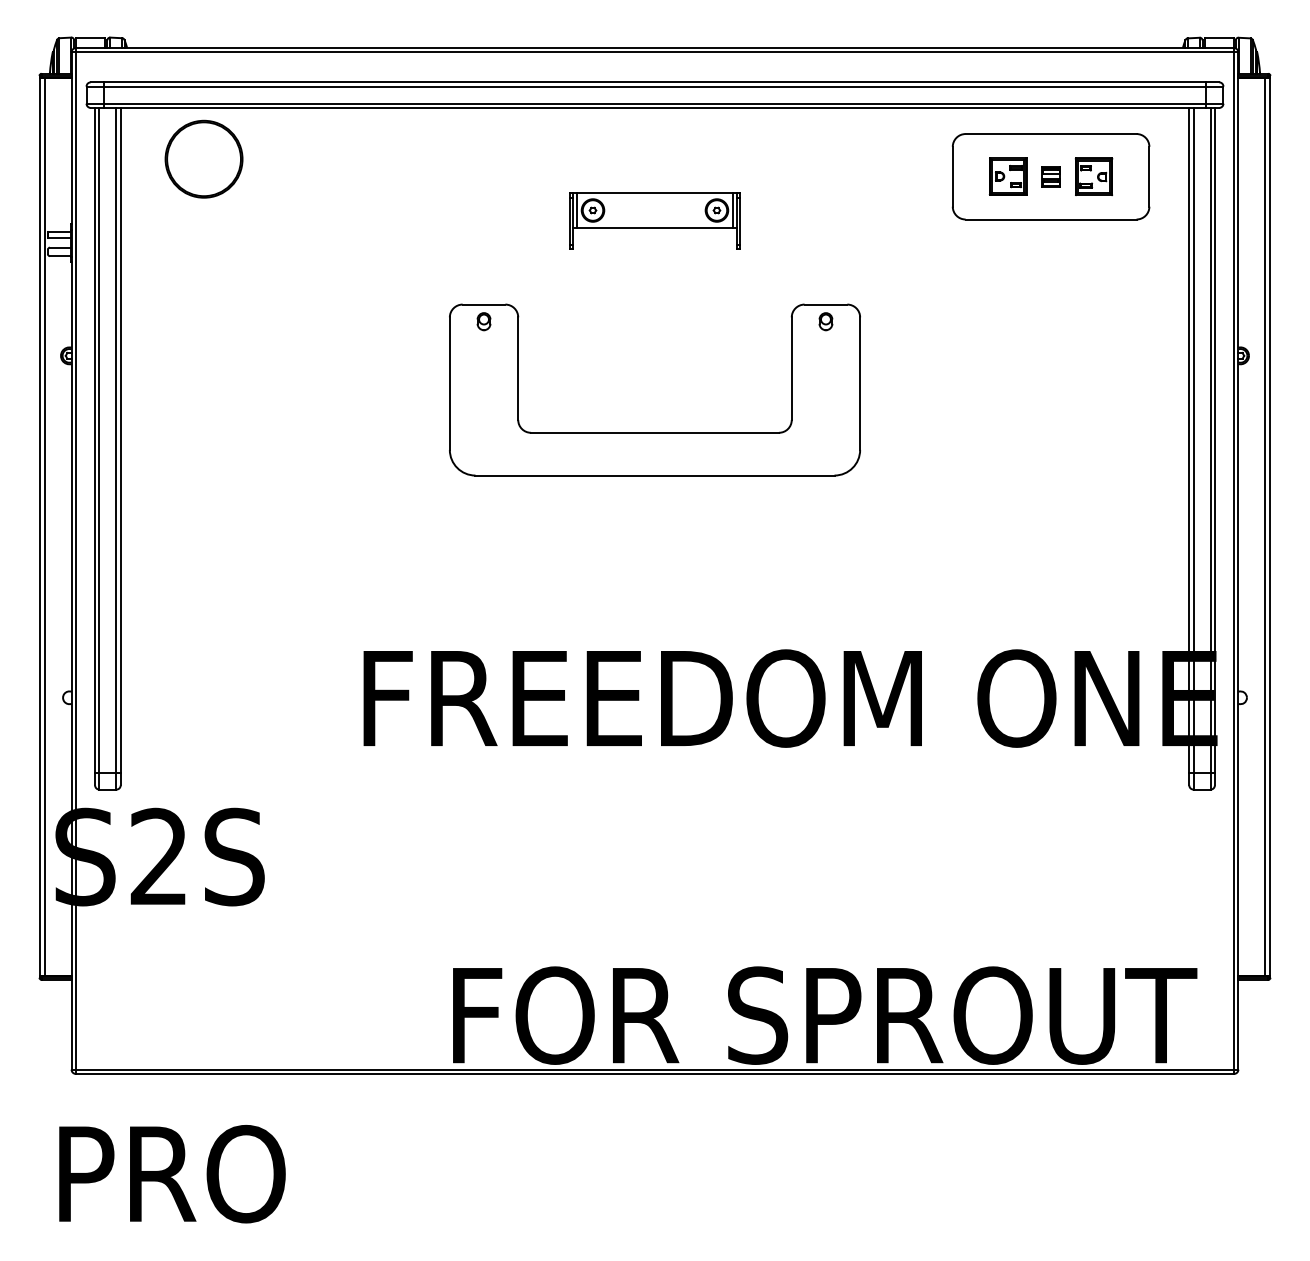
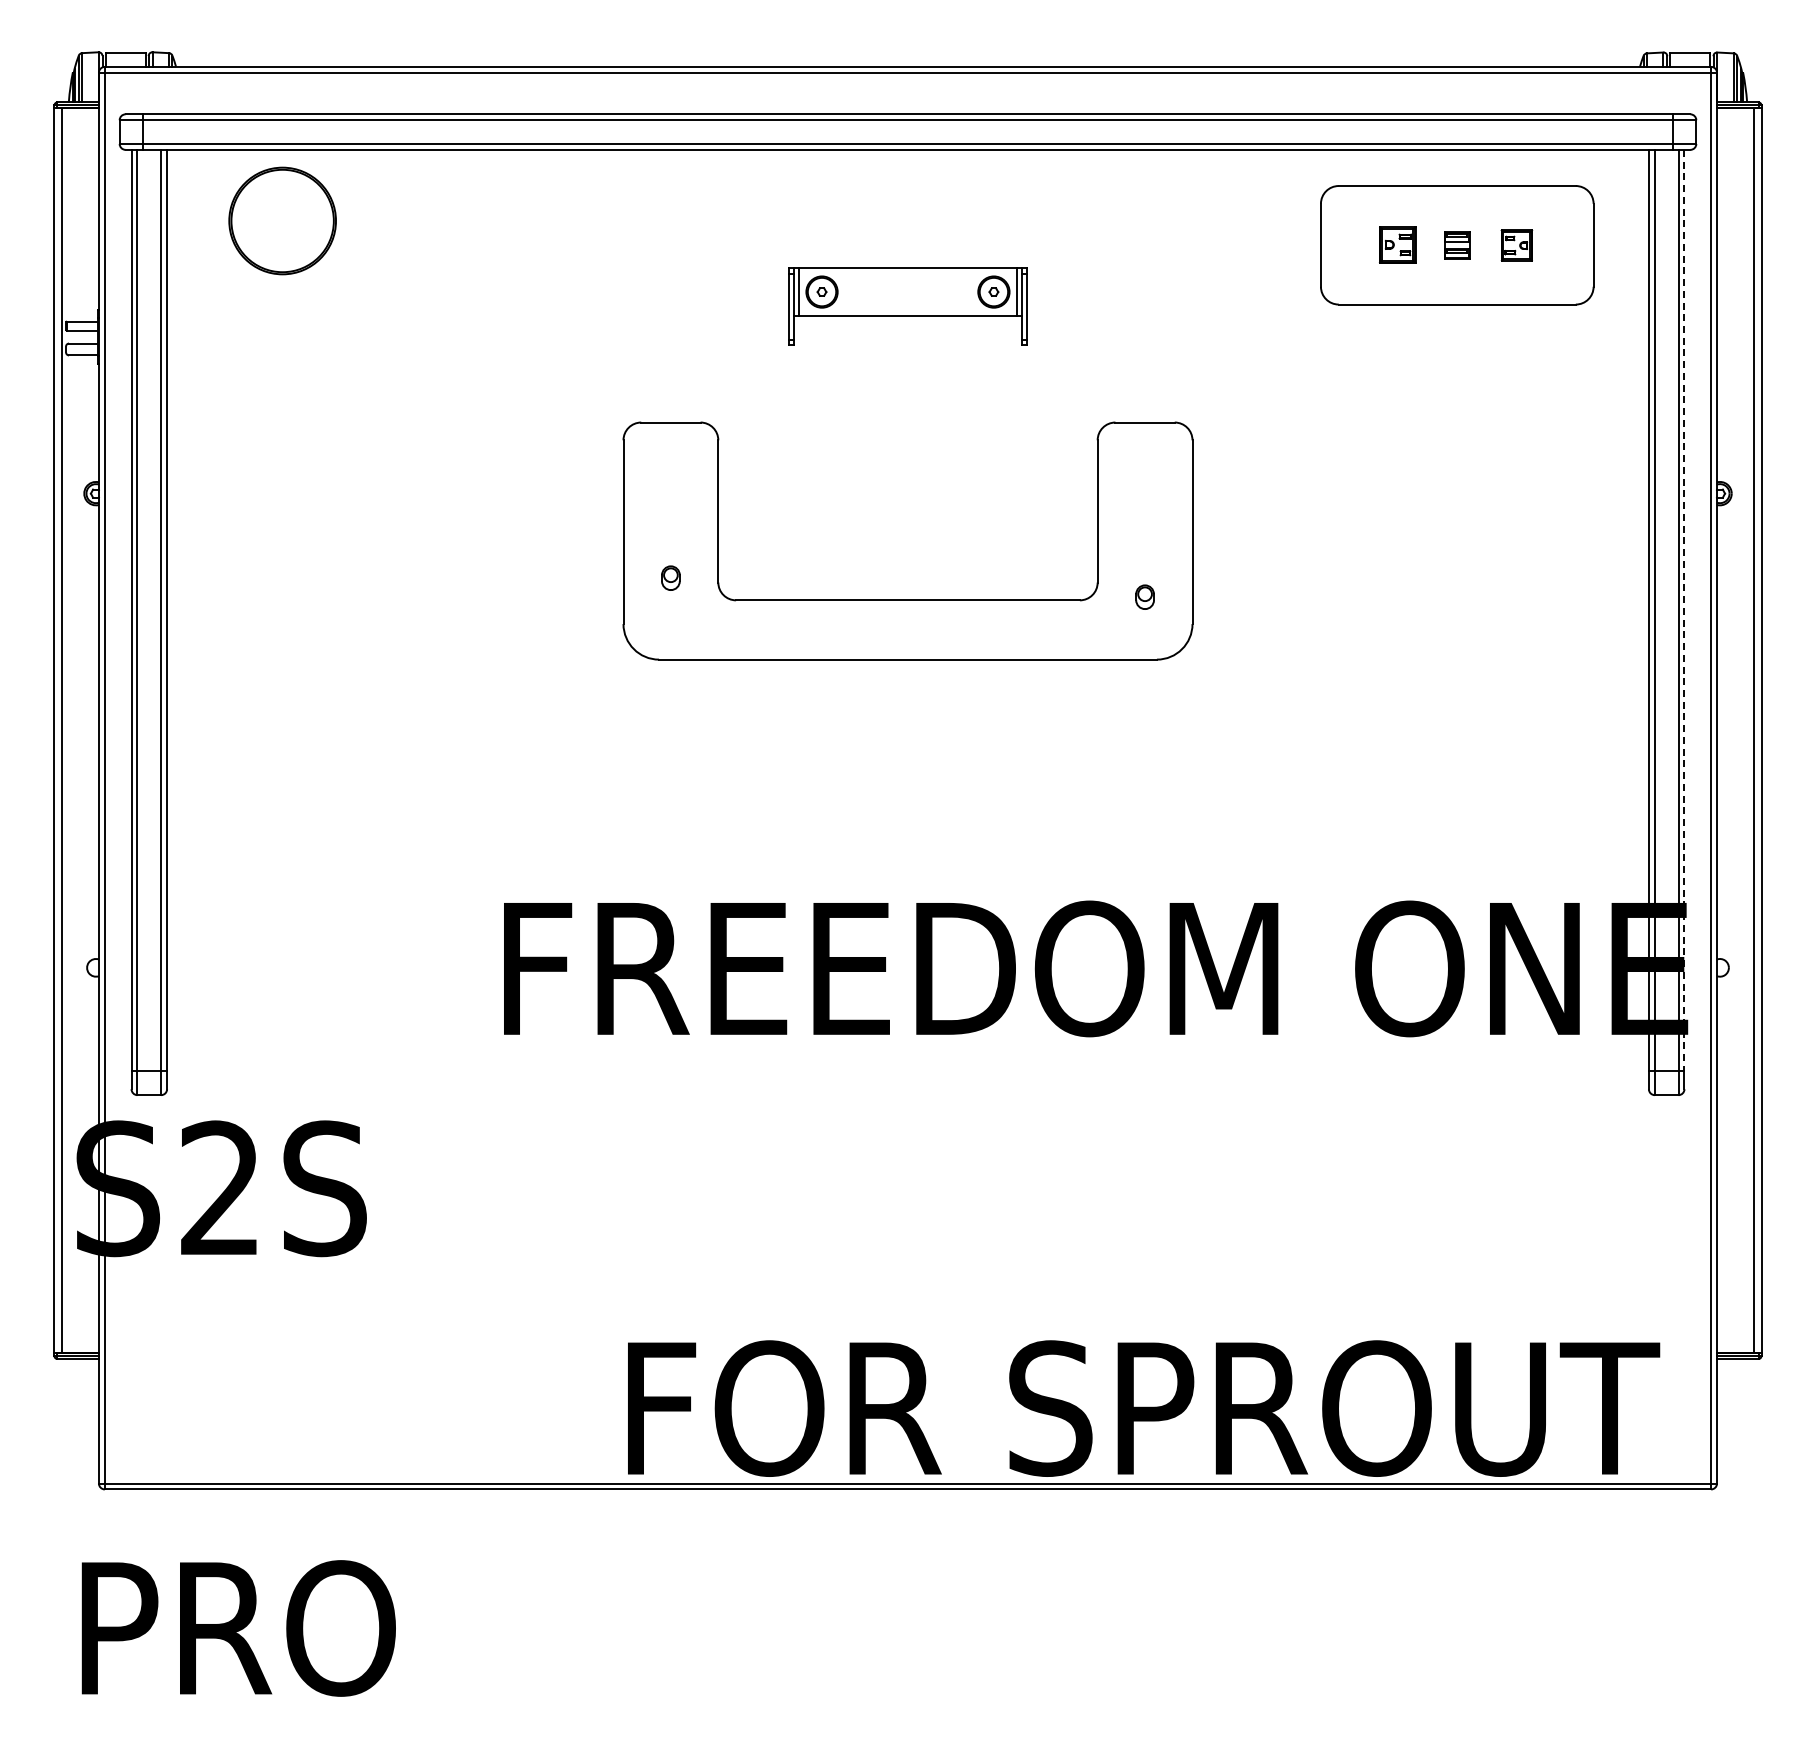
part: (1007, 176) -> (1397, 244), size x0.7
part: (1093, 176) -> (1516, 245), size x0.6
part: (483, 321) -> (670, 577), moved
part: (825, 321) -> (1144, 596), moved
line: (1214, 440) -> (1684, 610), solid -> dashed

